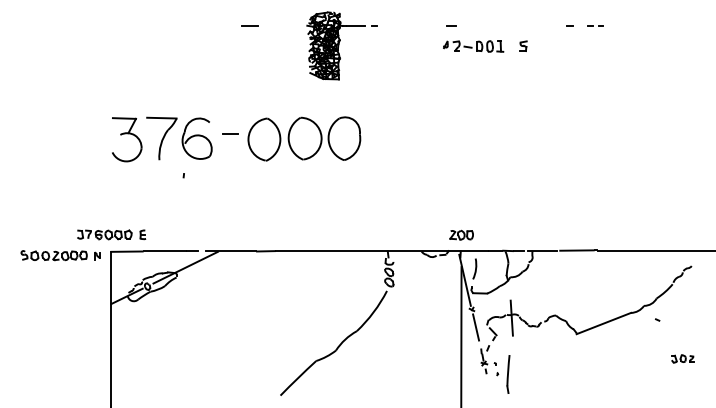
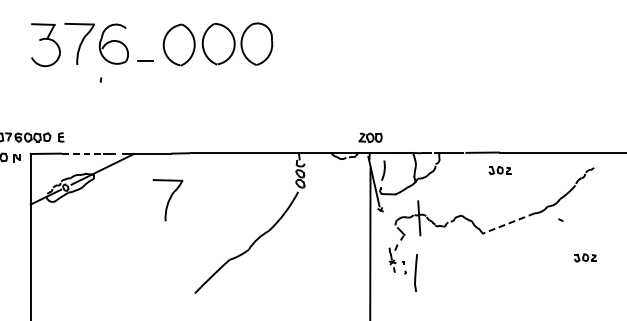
line: (230, 133) -> (145, 60), moved
line: (165, 251) -> (83, 153), solid -> dashed
part: (594, 268) -> (499, 170), added
part: (252, 299) -> (167, 200), added
line: (603, 323) -> (508, 223), solid -> dashed
line: (476, 327) -> (385, 227), removed

